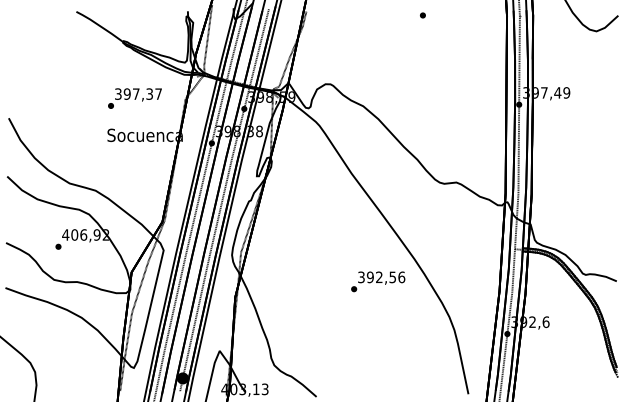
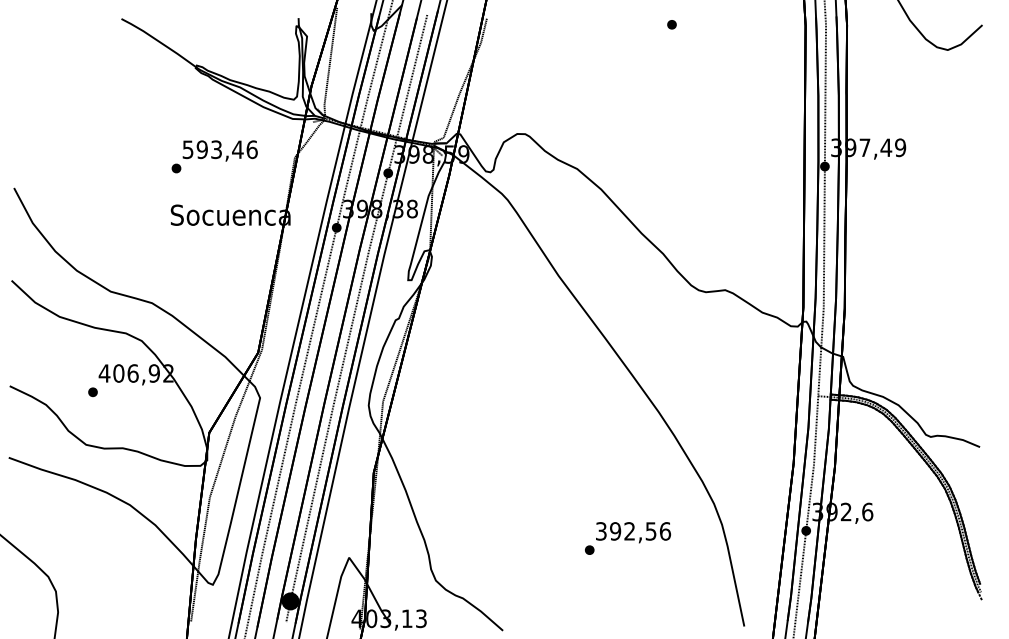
text: (138, 93) -> (220, 148), 397,37 -> 593,46
text: (378, 281) -> (628, 537), moved

